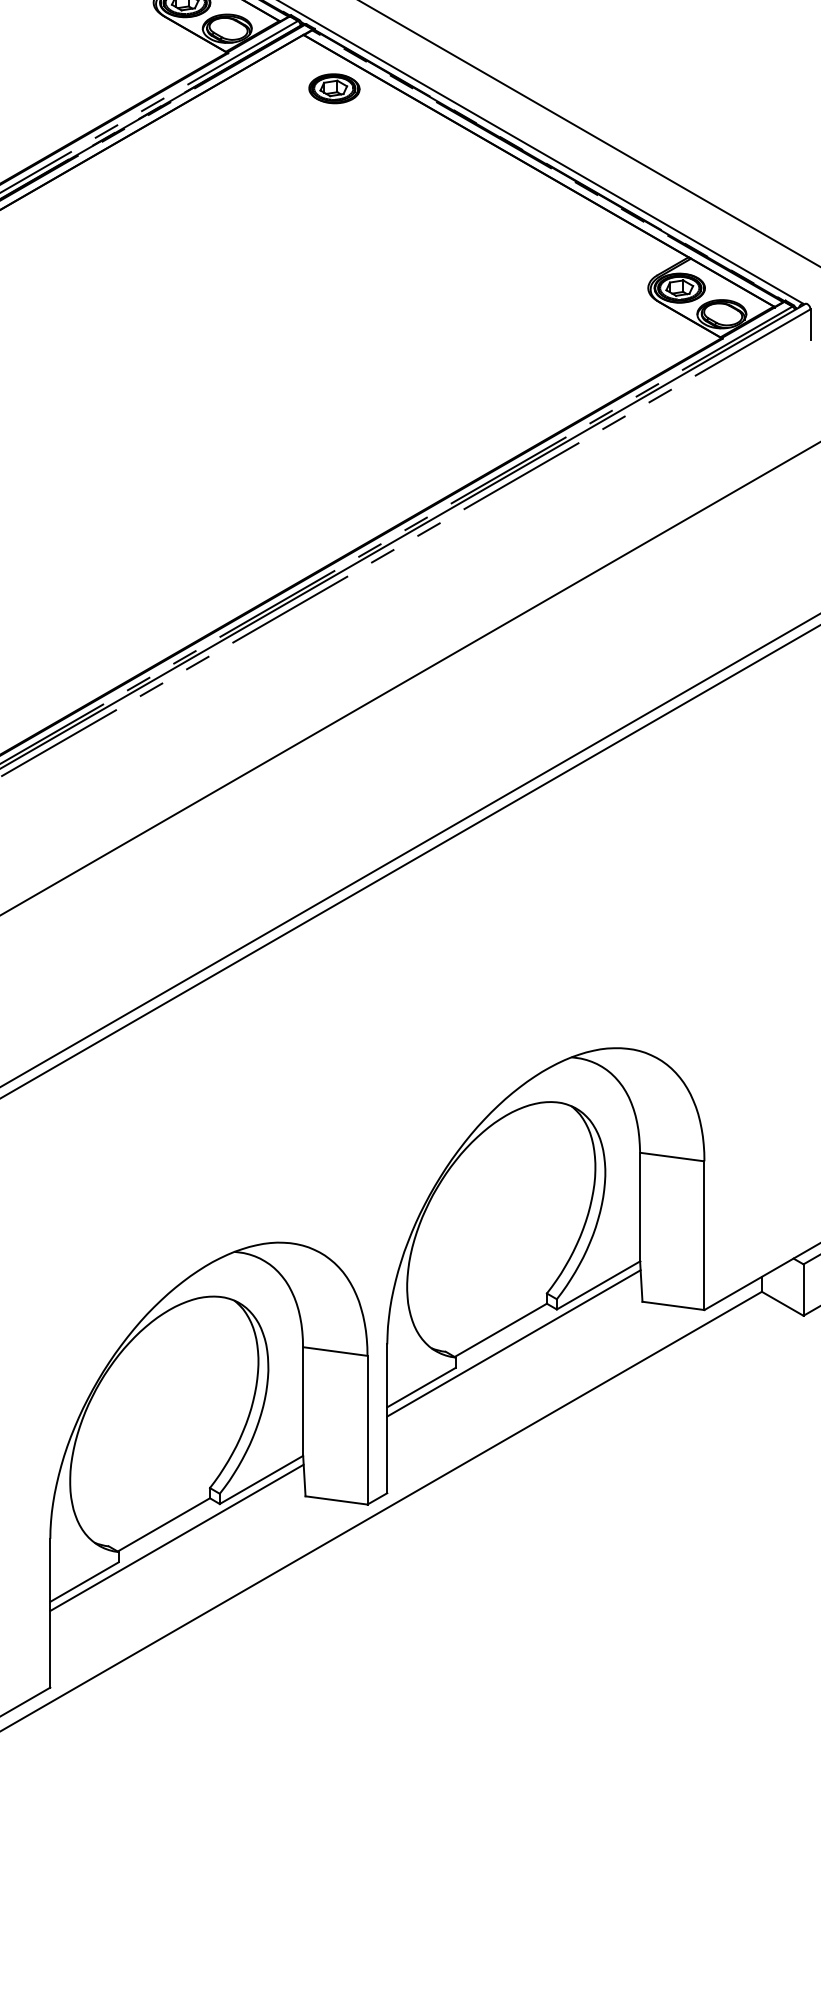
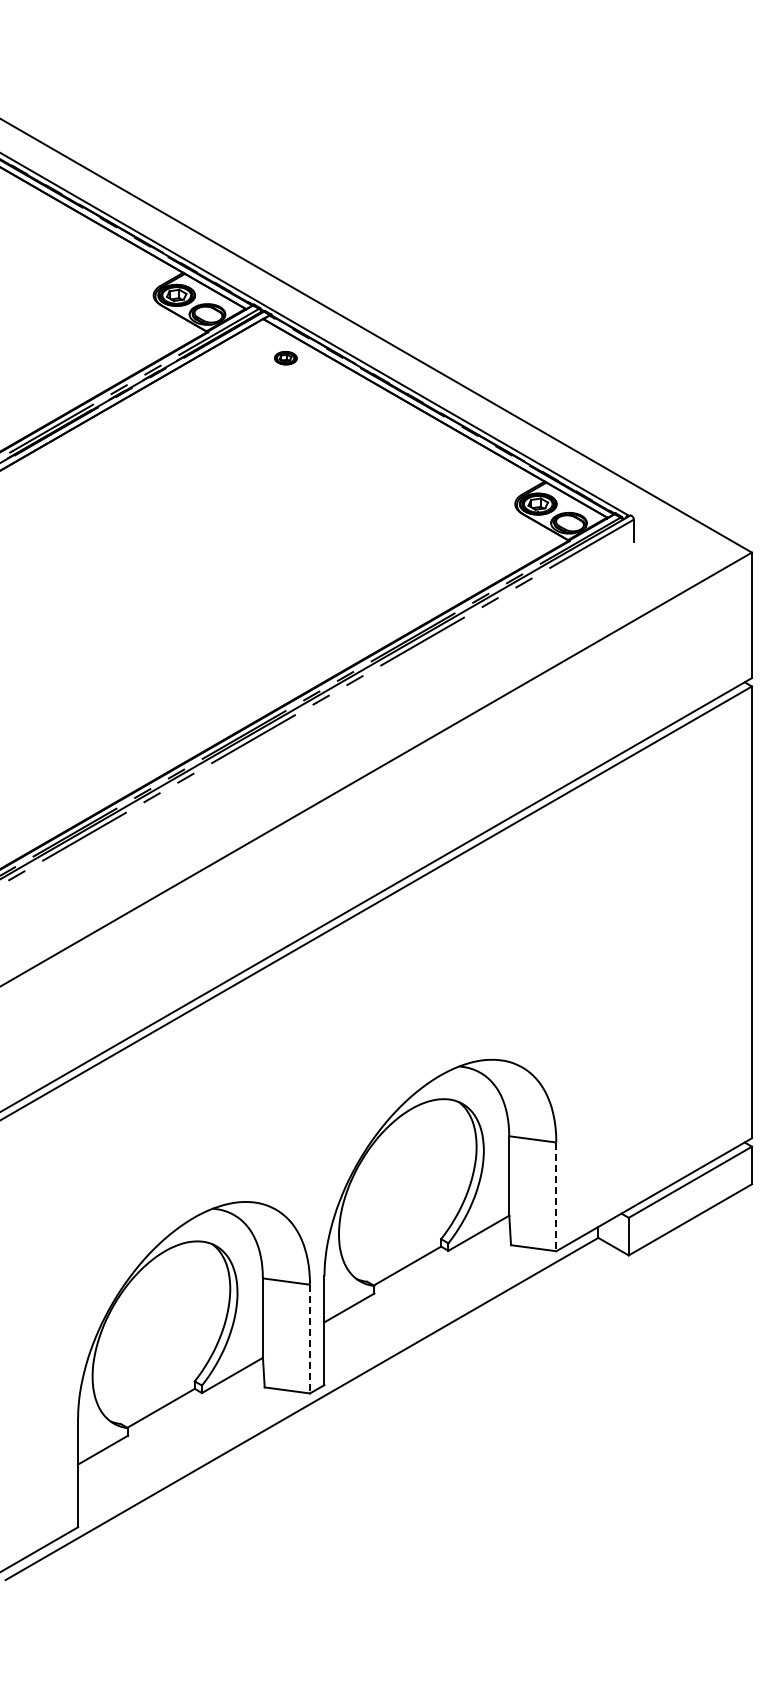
part: (334, 87) -> (285, 357), size x0.6
line: (704, 1236) -> (556, 1197), solid -> dashed
line: (513, 1343) -> (416, 1275), removed
line: (366, 1430) -> (309, 1339), solid -> dashed
line: (176, 1537) -> (170, 1417), removed

